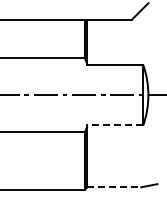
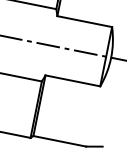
line: (115, 125) -> (73, 80), dashed -> solid
line: (114, 187) -> (59, 141), dashed -> solid

